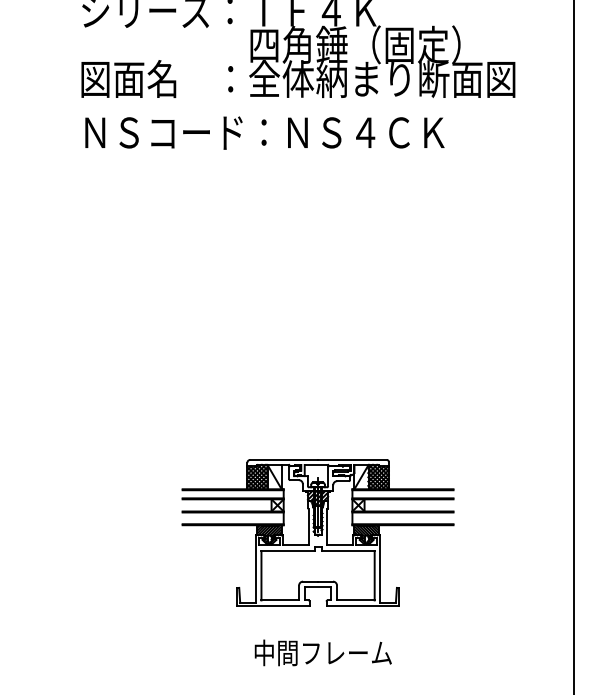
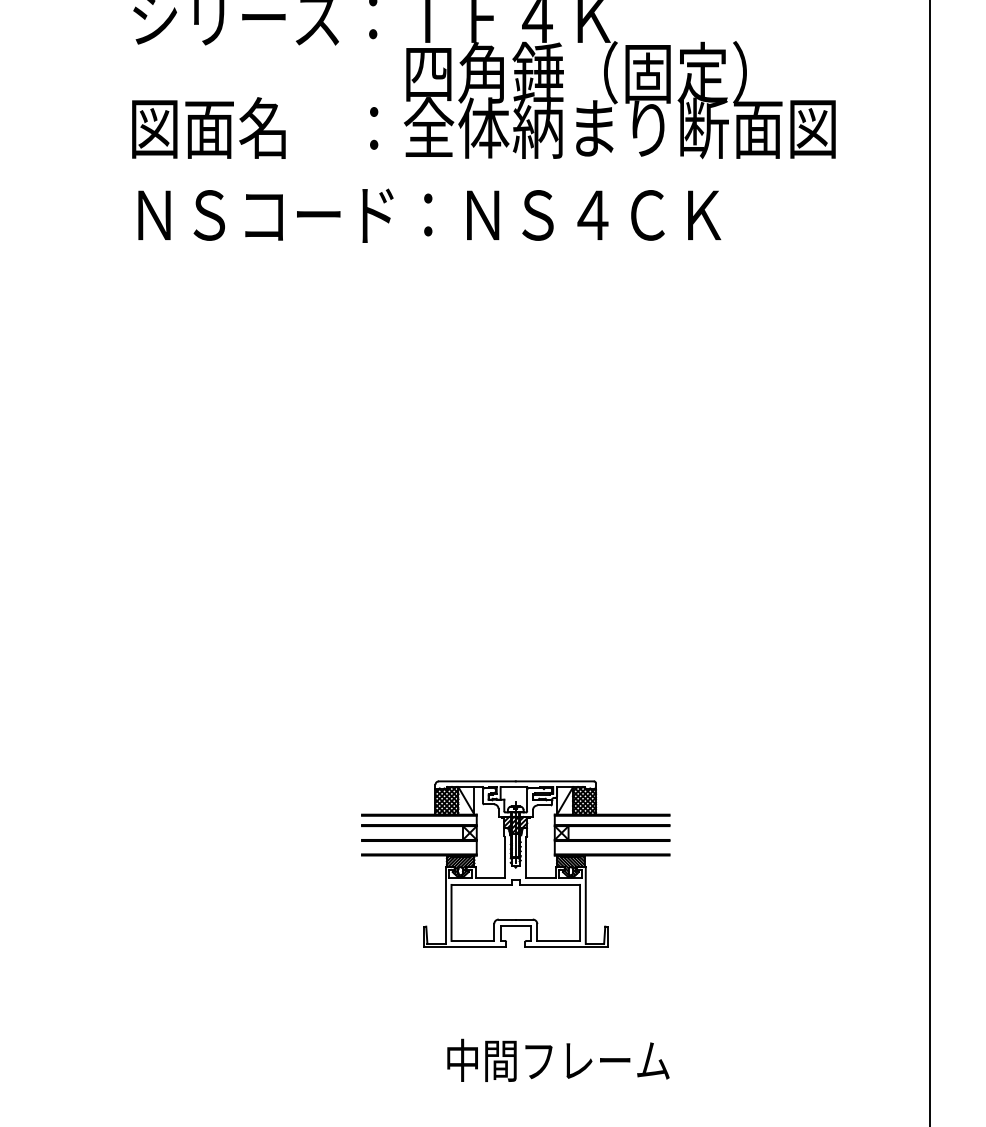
part: (317, 532) -> (514, 863), size x0.7
text: (322, 652) -> (557, 1059), moved

